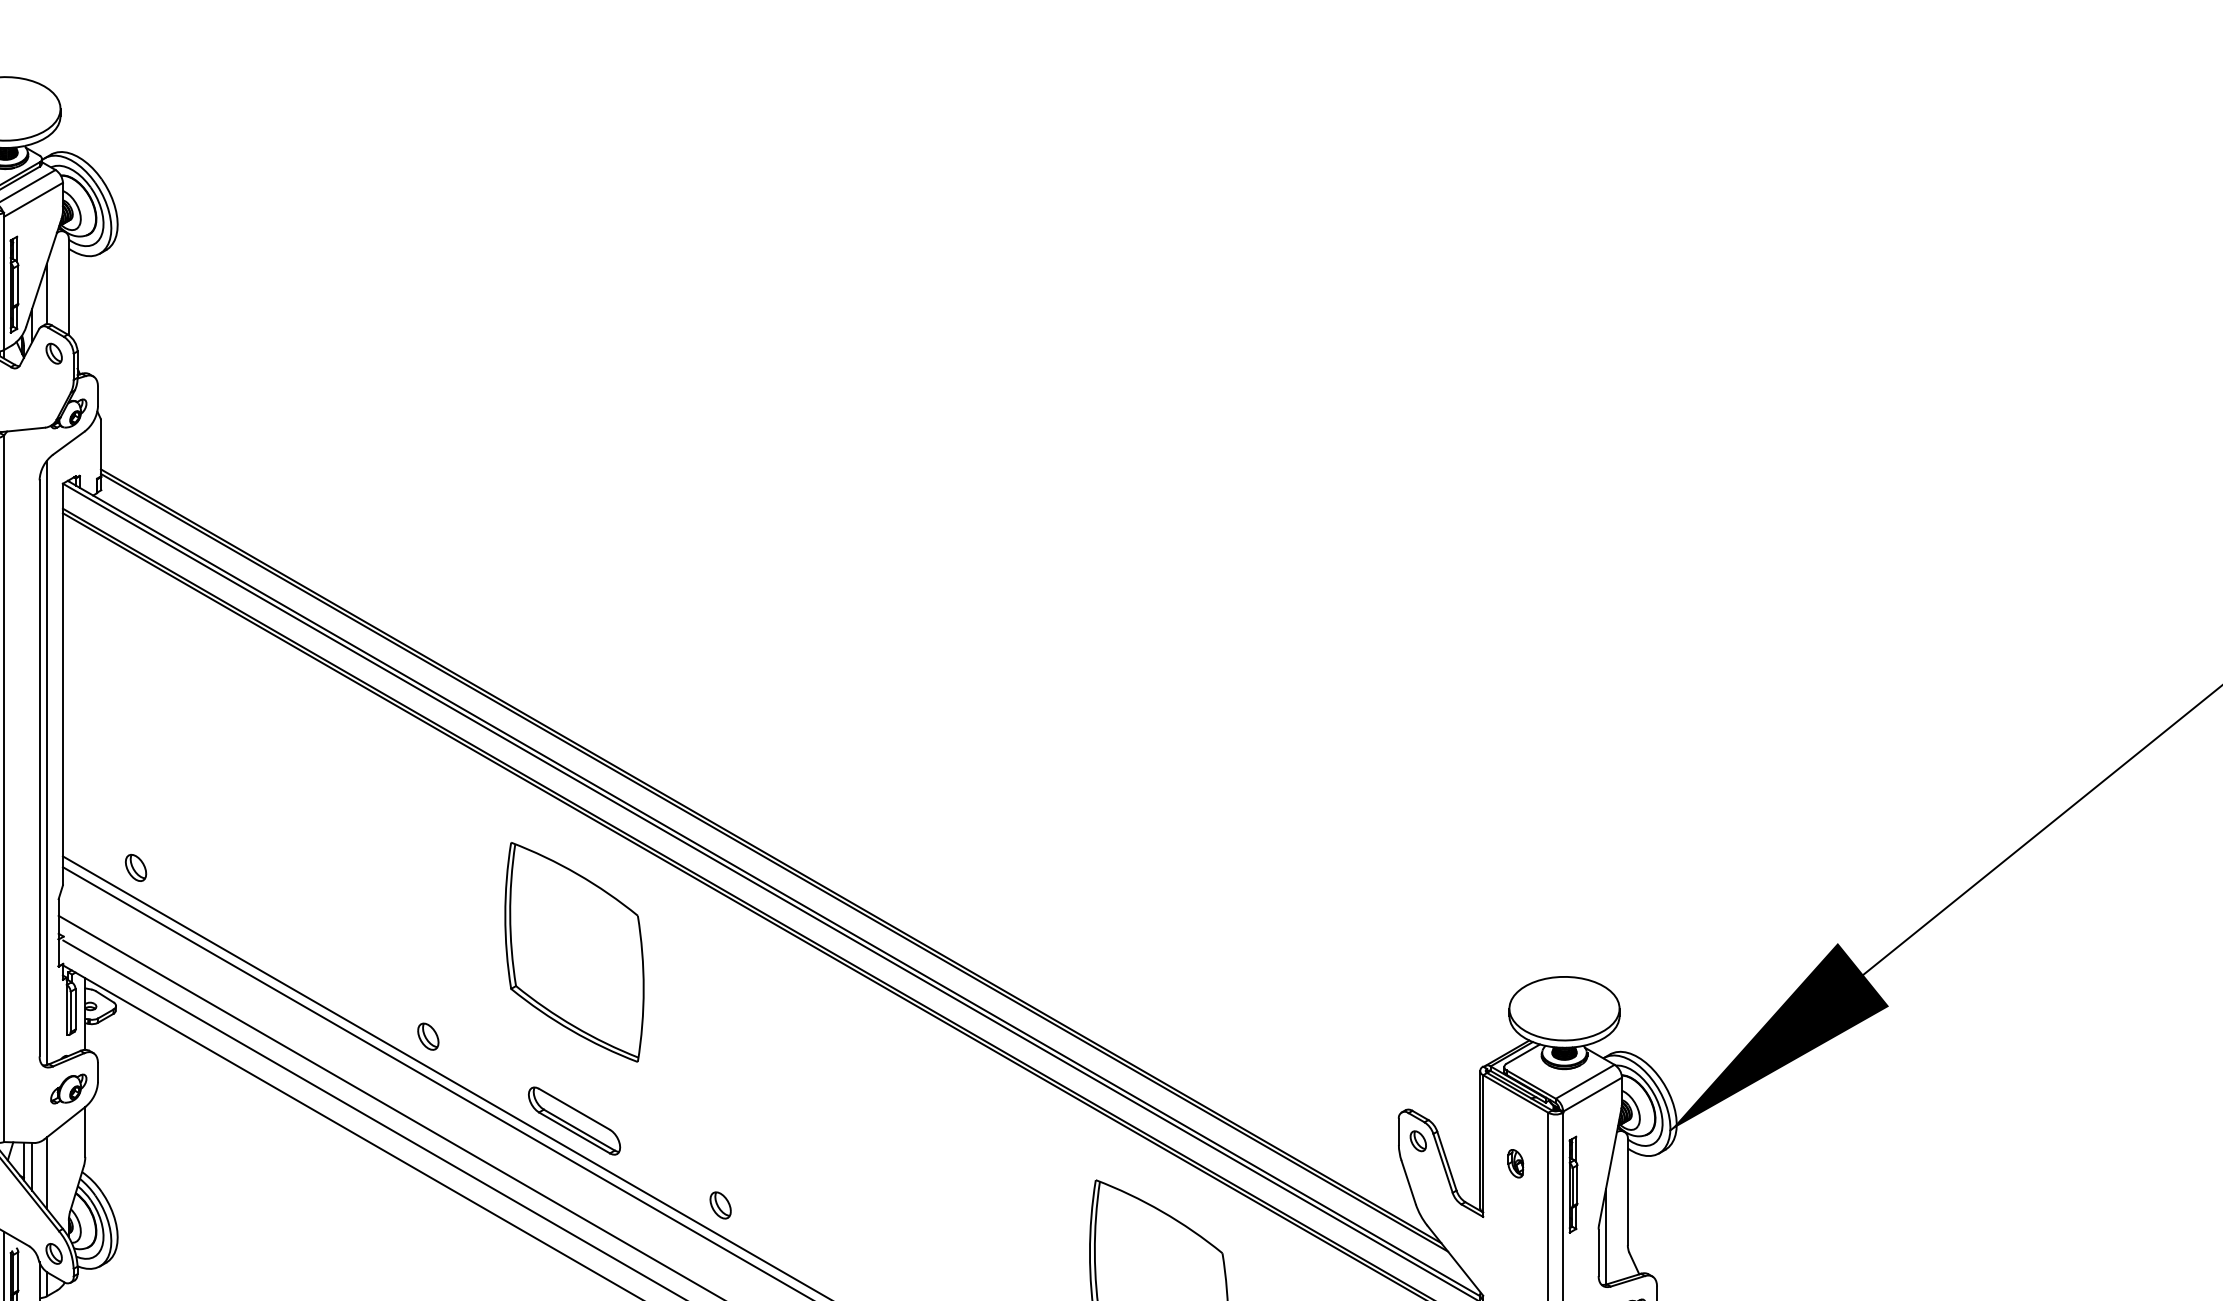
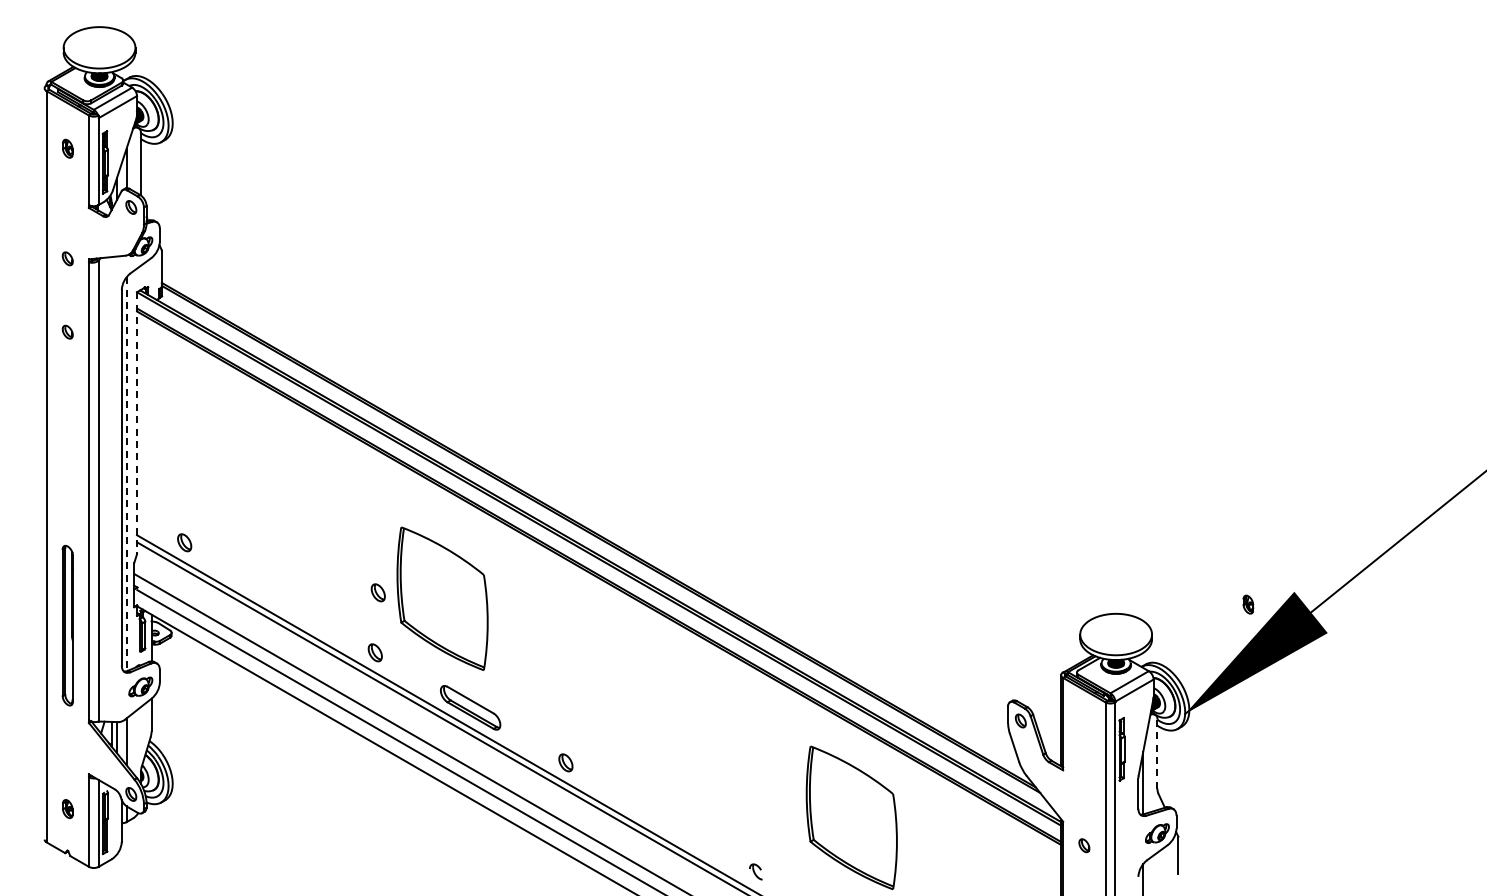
line: (63, 685) -> (137, 423), solid -> dashed
line: (46, 763) -> (126, 474), solid -> dashed
part: (431, 944) -> (377, 592), added
part: (574, 951) -> (442, 598), moved
part: (1515, 1163) -> (1248, 604), moved
line: (1627, 1192) -> (1157, 754), solid -> dashed

